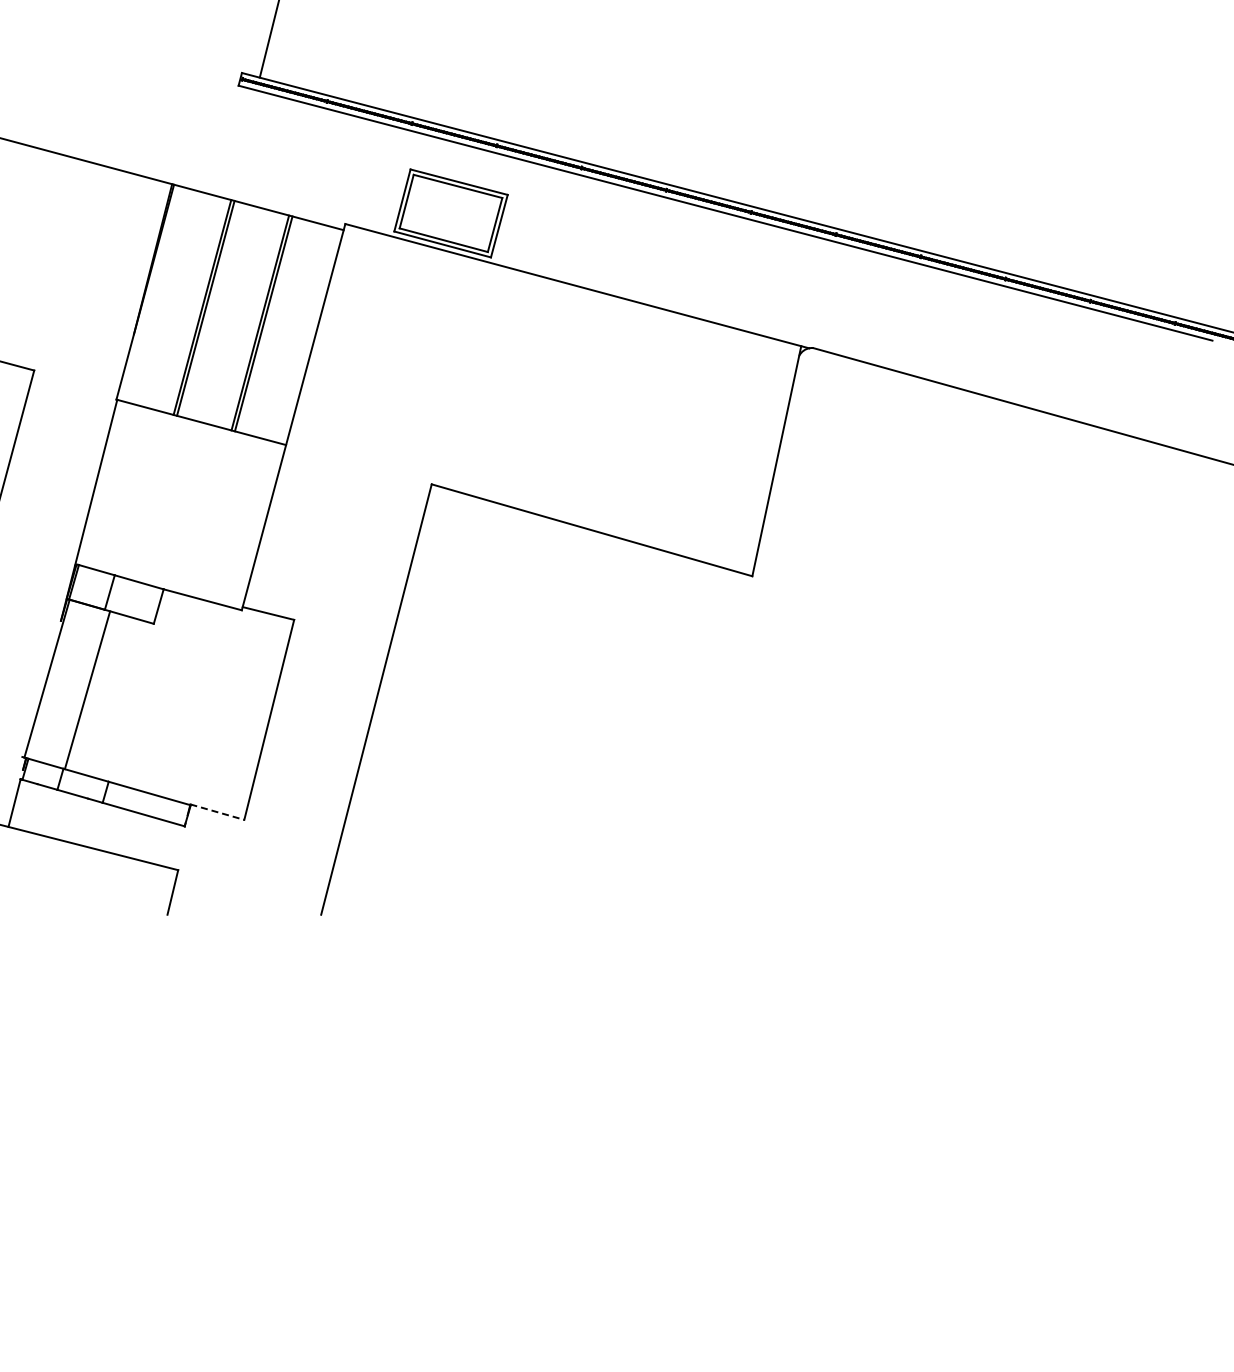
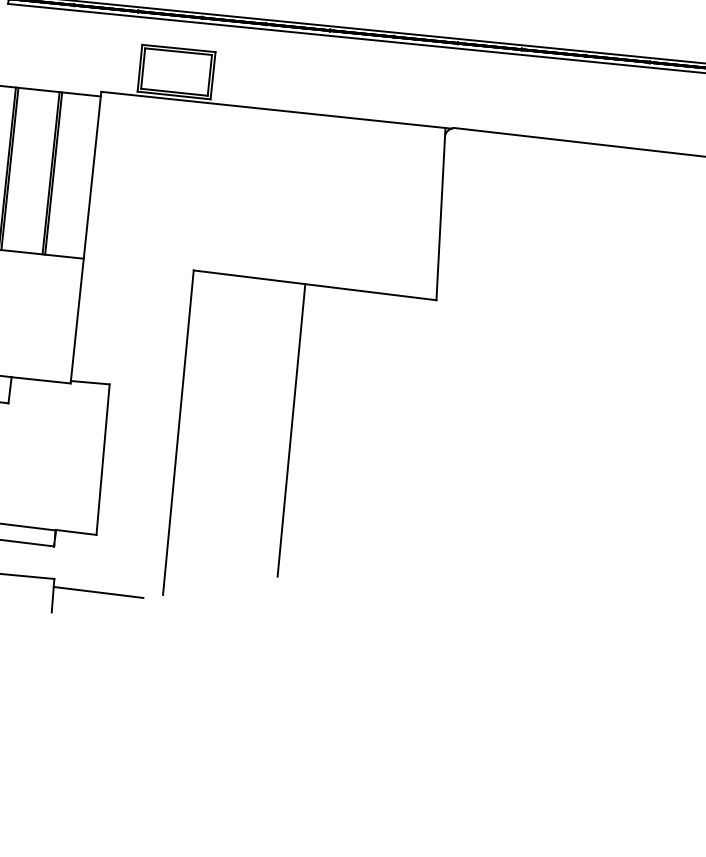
line: (529, 720) -> (291, 430), added
line: (217, 812) -> (76, 532), dashed -> solid
line: (234, 897) -> (98, 592), added

